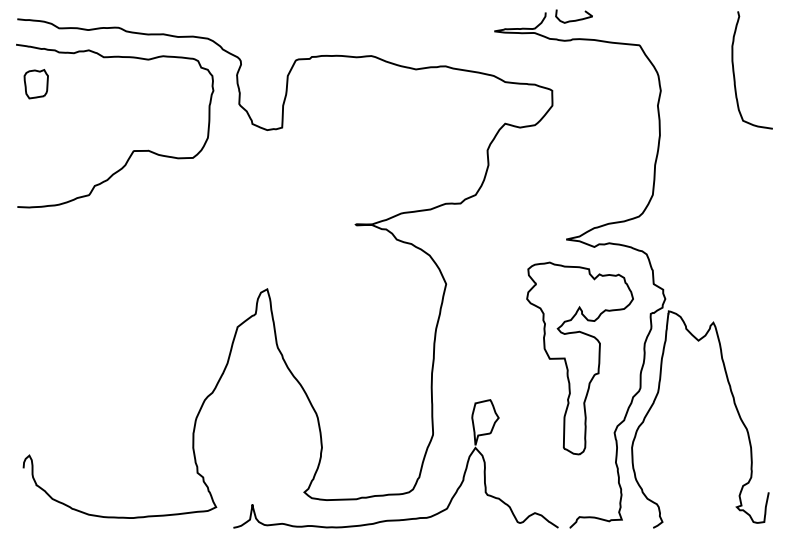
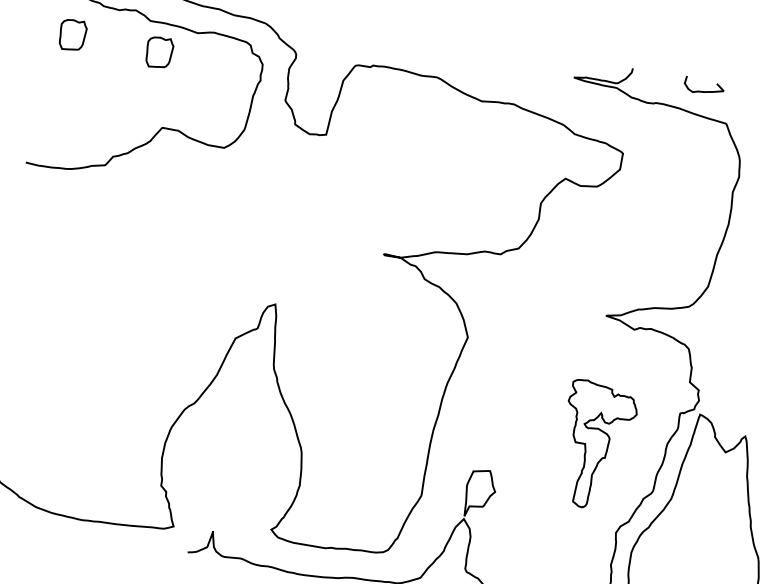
curve: (575, 19) -> (704, 90), moved
part: (116, 84) -> (158, 52), added
part: (579, 358) -> (594, 445), size x0.6

